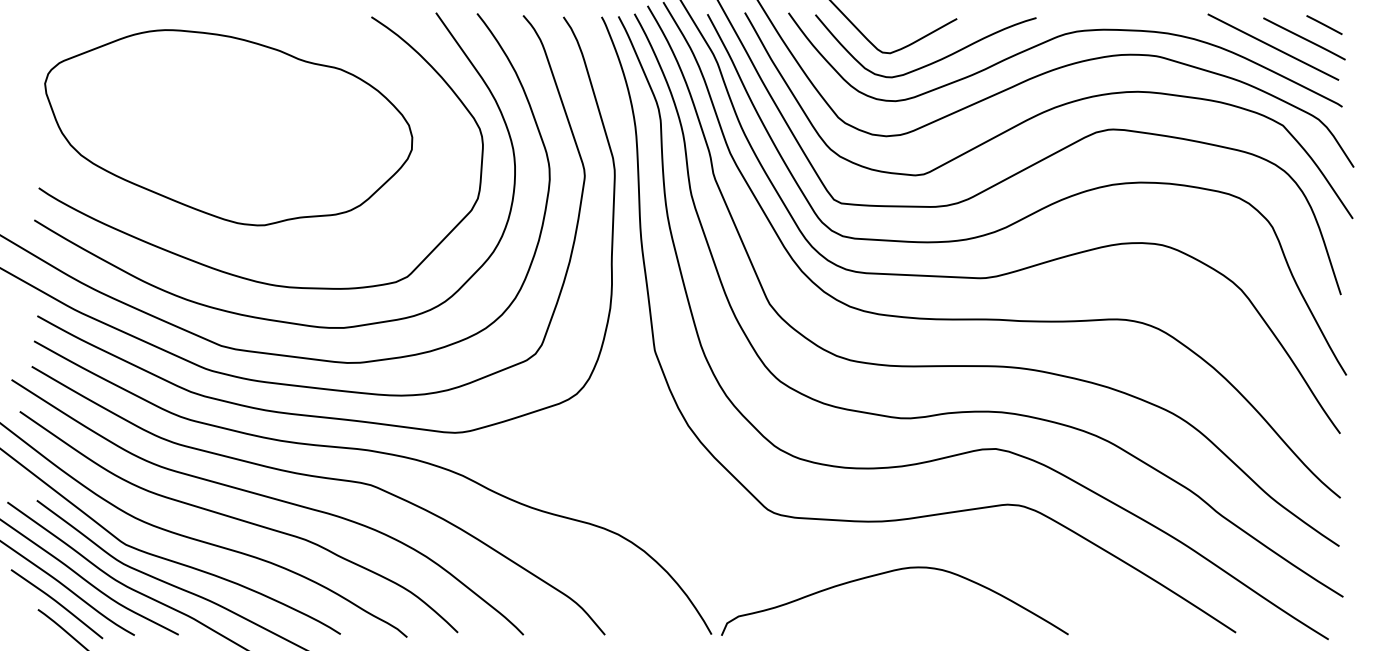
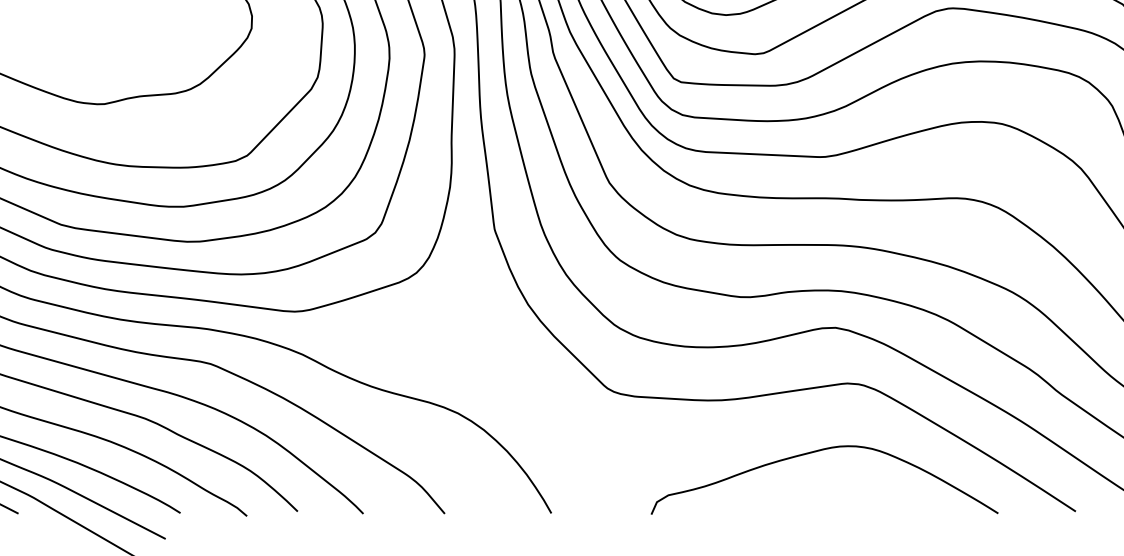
curve: (887, 573) -> (817, 452), moved

